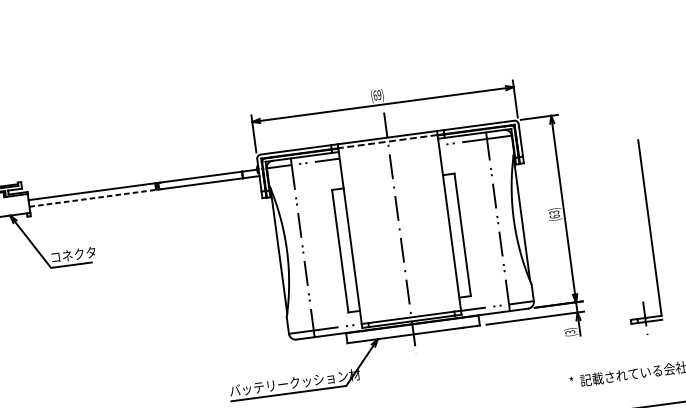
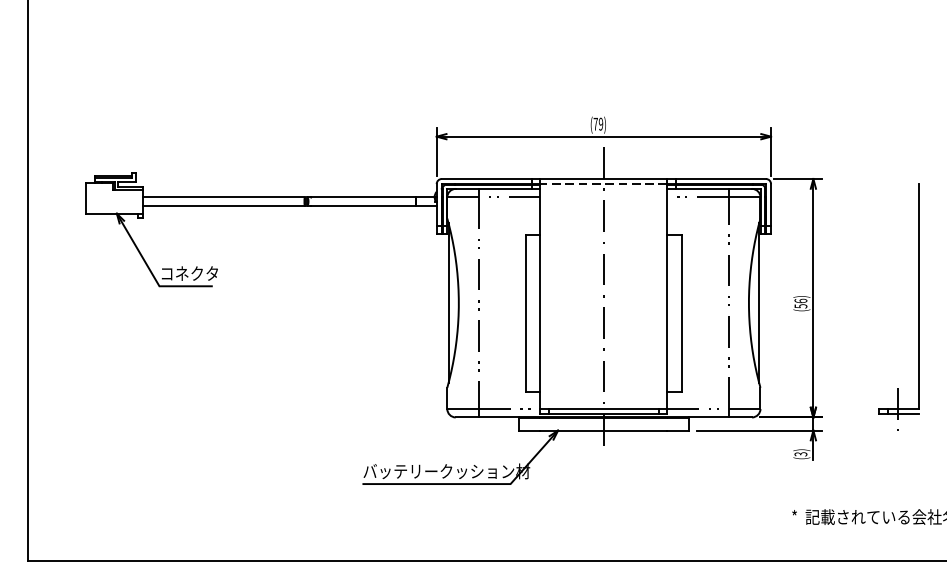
text: (375, 95) -> (595, 123), (69) -> (79)
line: (93, 197) -> (224, 205), dashed -> solid
text: (554, 214) -> (800, 303), (63) -> (56)
part: (650, 235) -> (918, 306), moved

